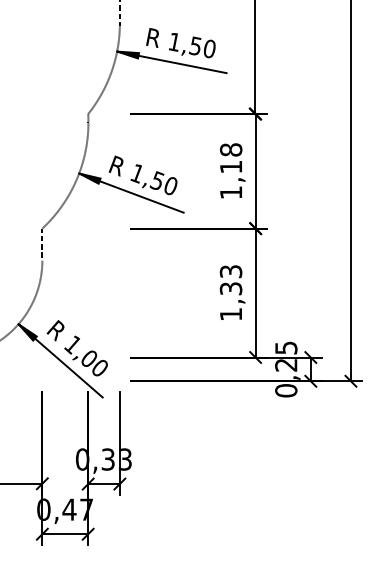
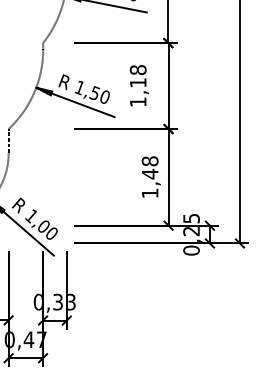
text: (232, 170) -> (139, 85), moved
text: (230, 280) -> (149, 167), 1,33 -> 1,48

